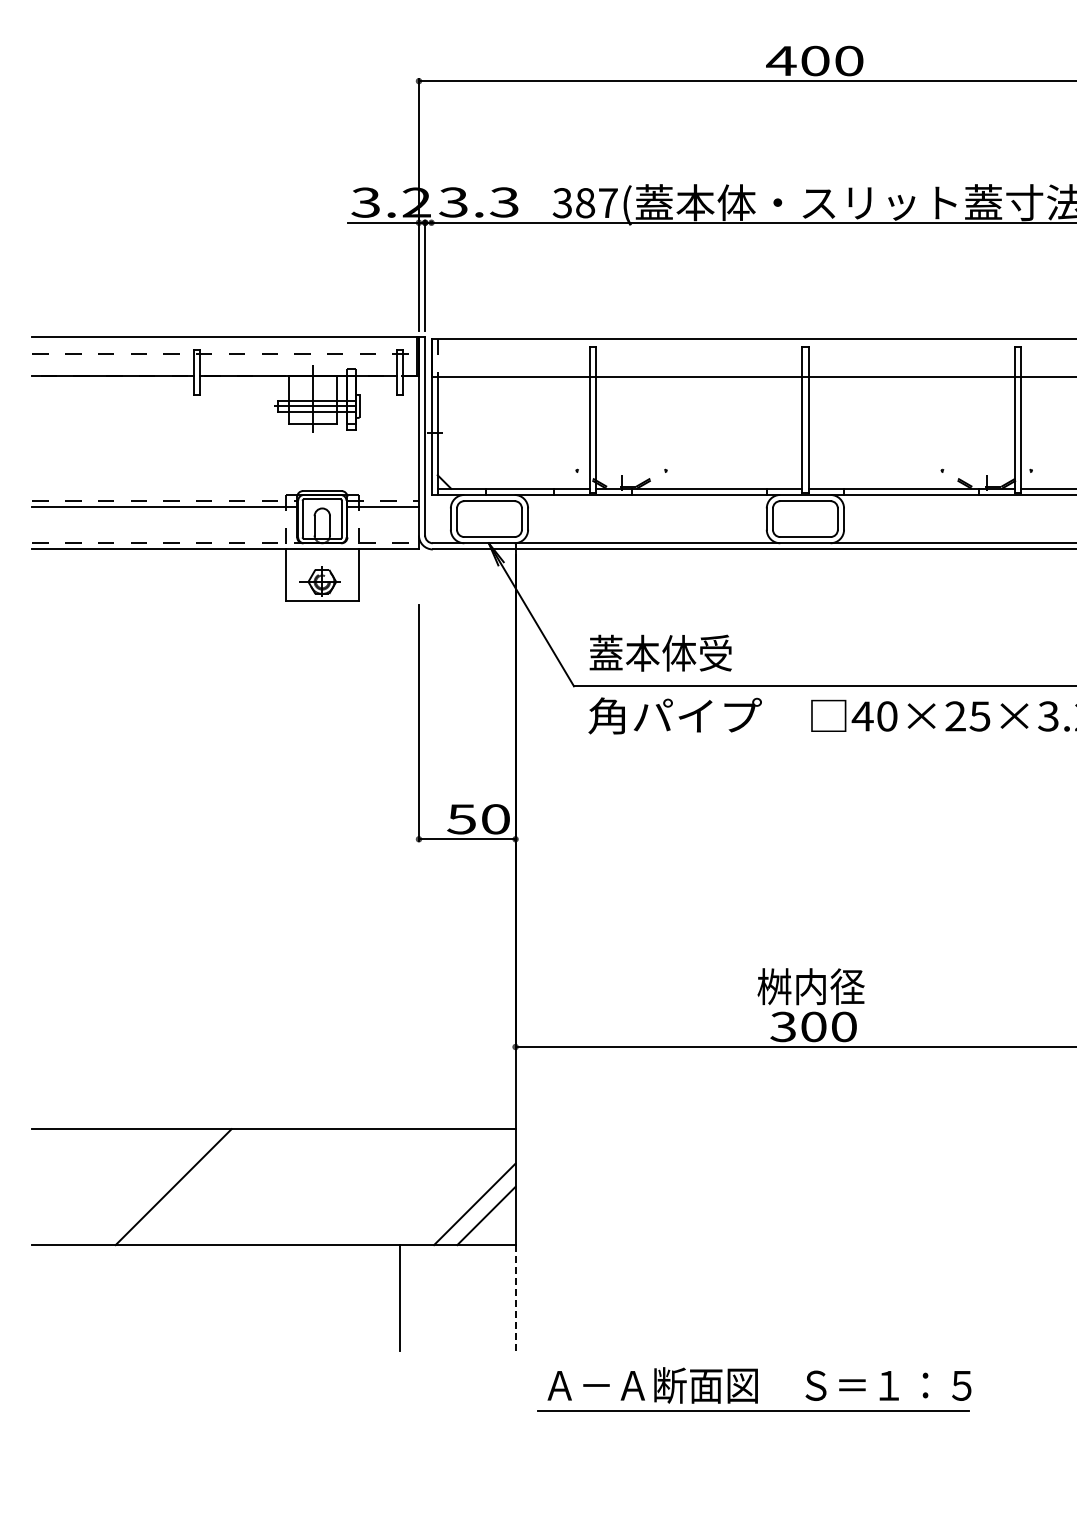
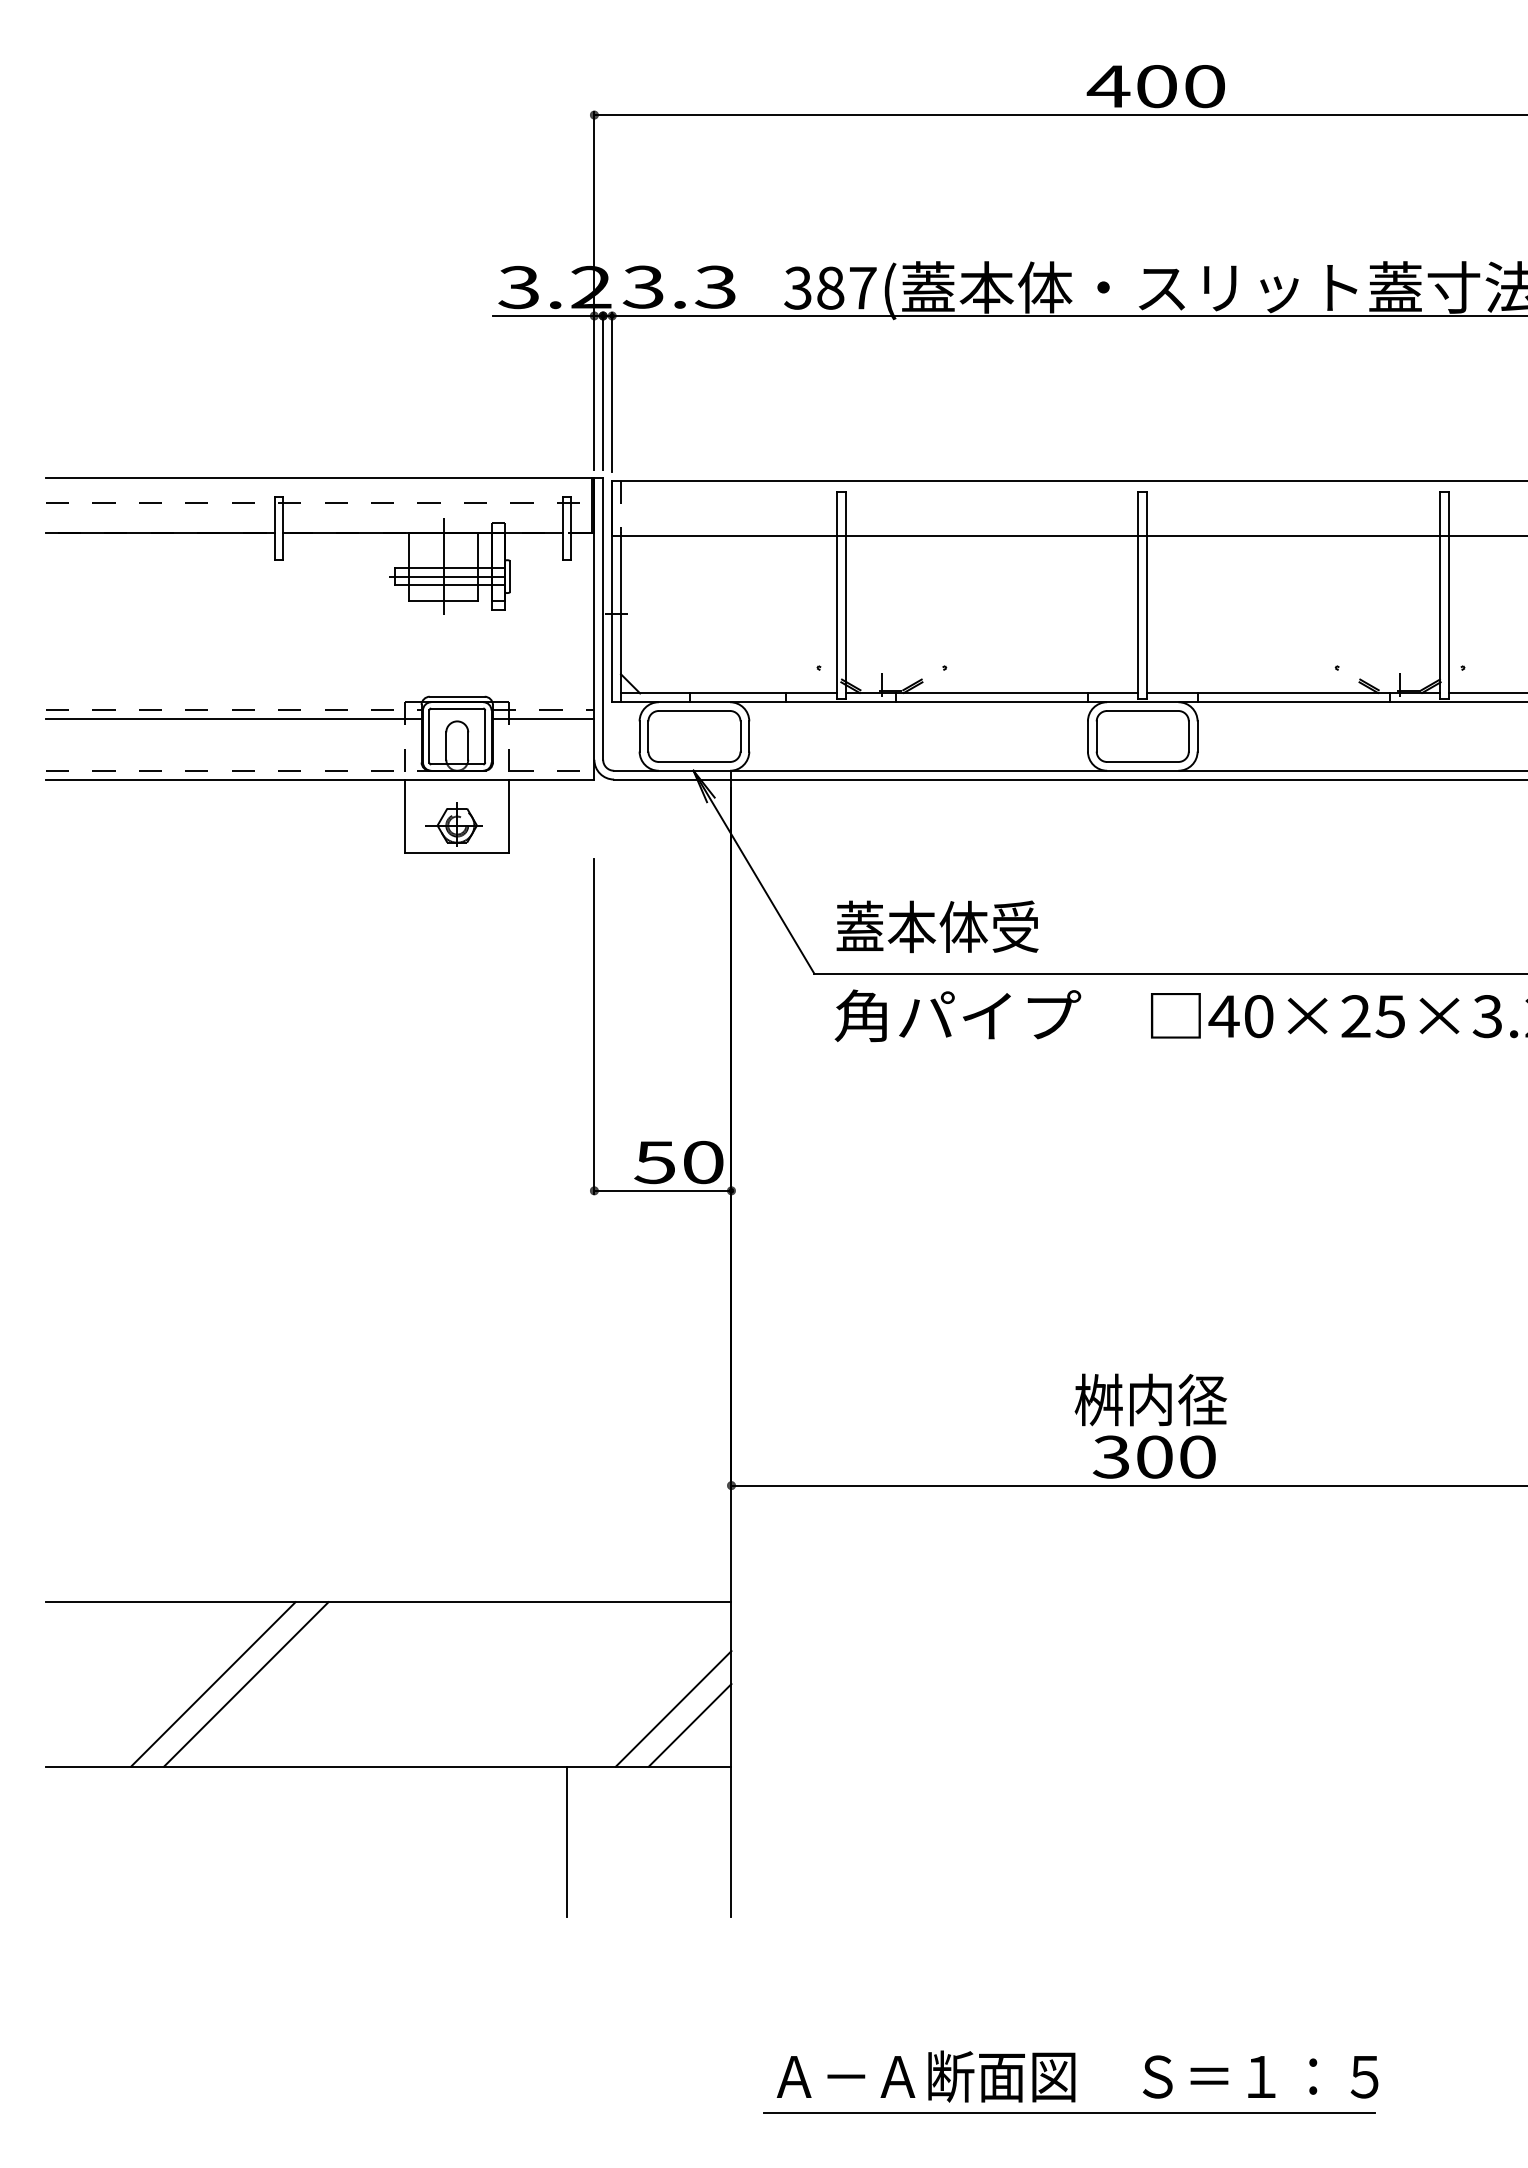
line: (431, 276) -> (612, 392), added
line: (150, 1187) -> (213, 1684), added
line: (515, 1297) -> (731, 1841), dashed -> solid
part: (754, 1389) -> (1070, 2082), moved

